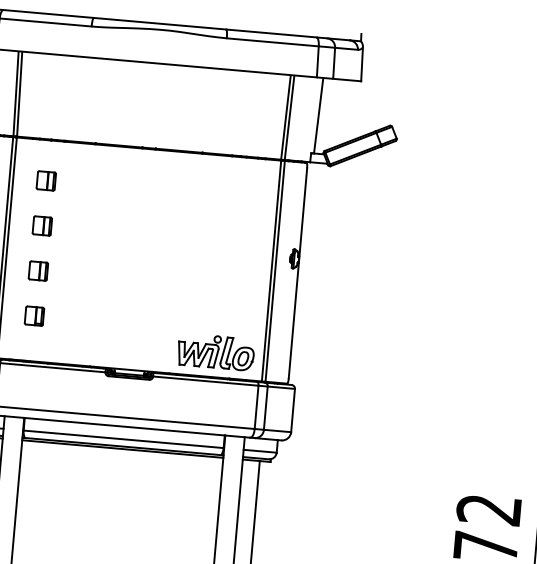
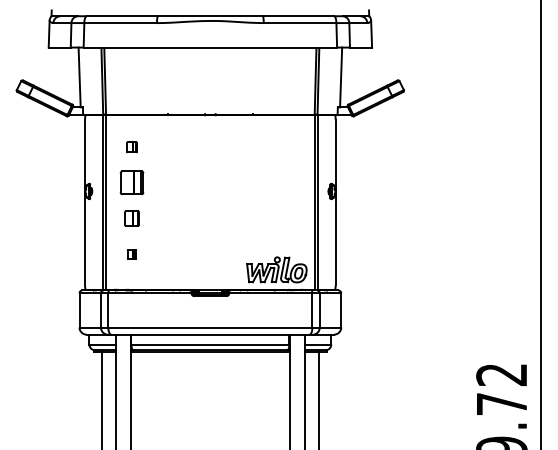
part: (45, 181) -> (131, 147), size x0.7
part: (41, 225) -> (131, 182), size x1.6
part: (33, 316) -> (131, 254), size x0.6

